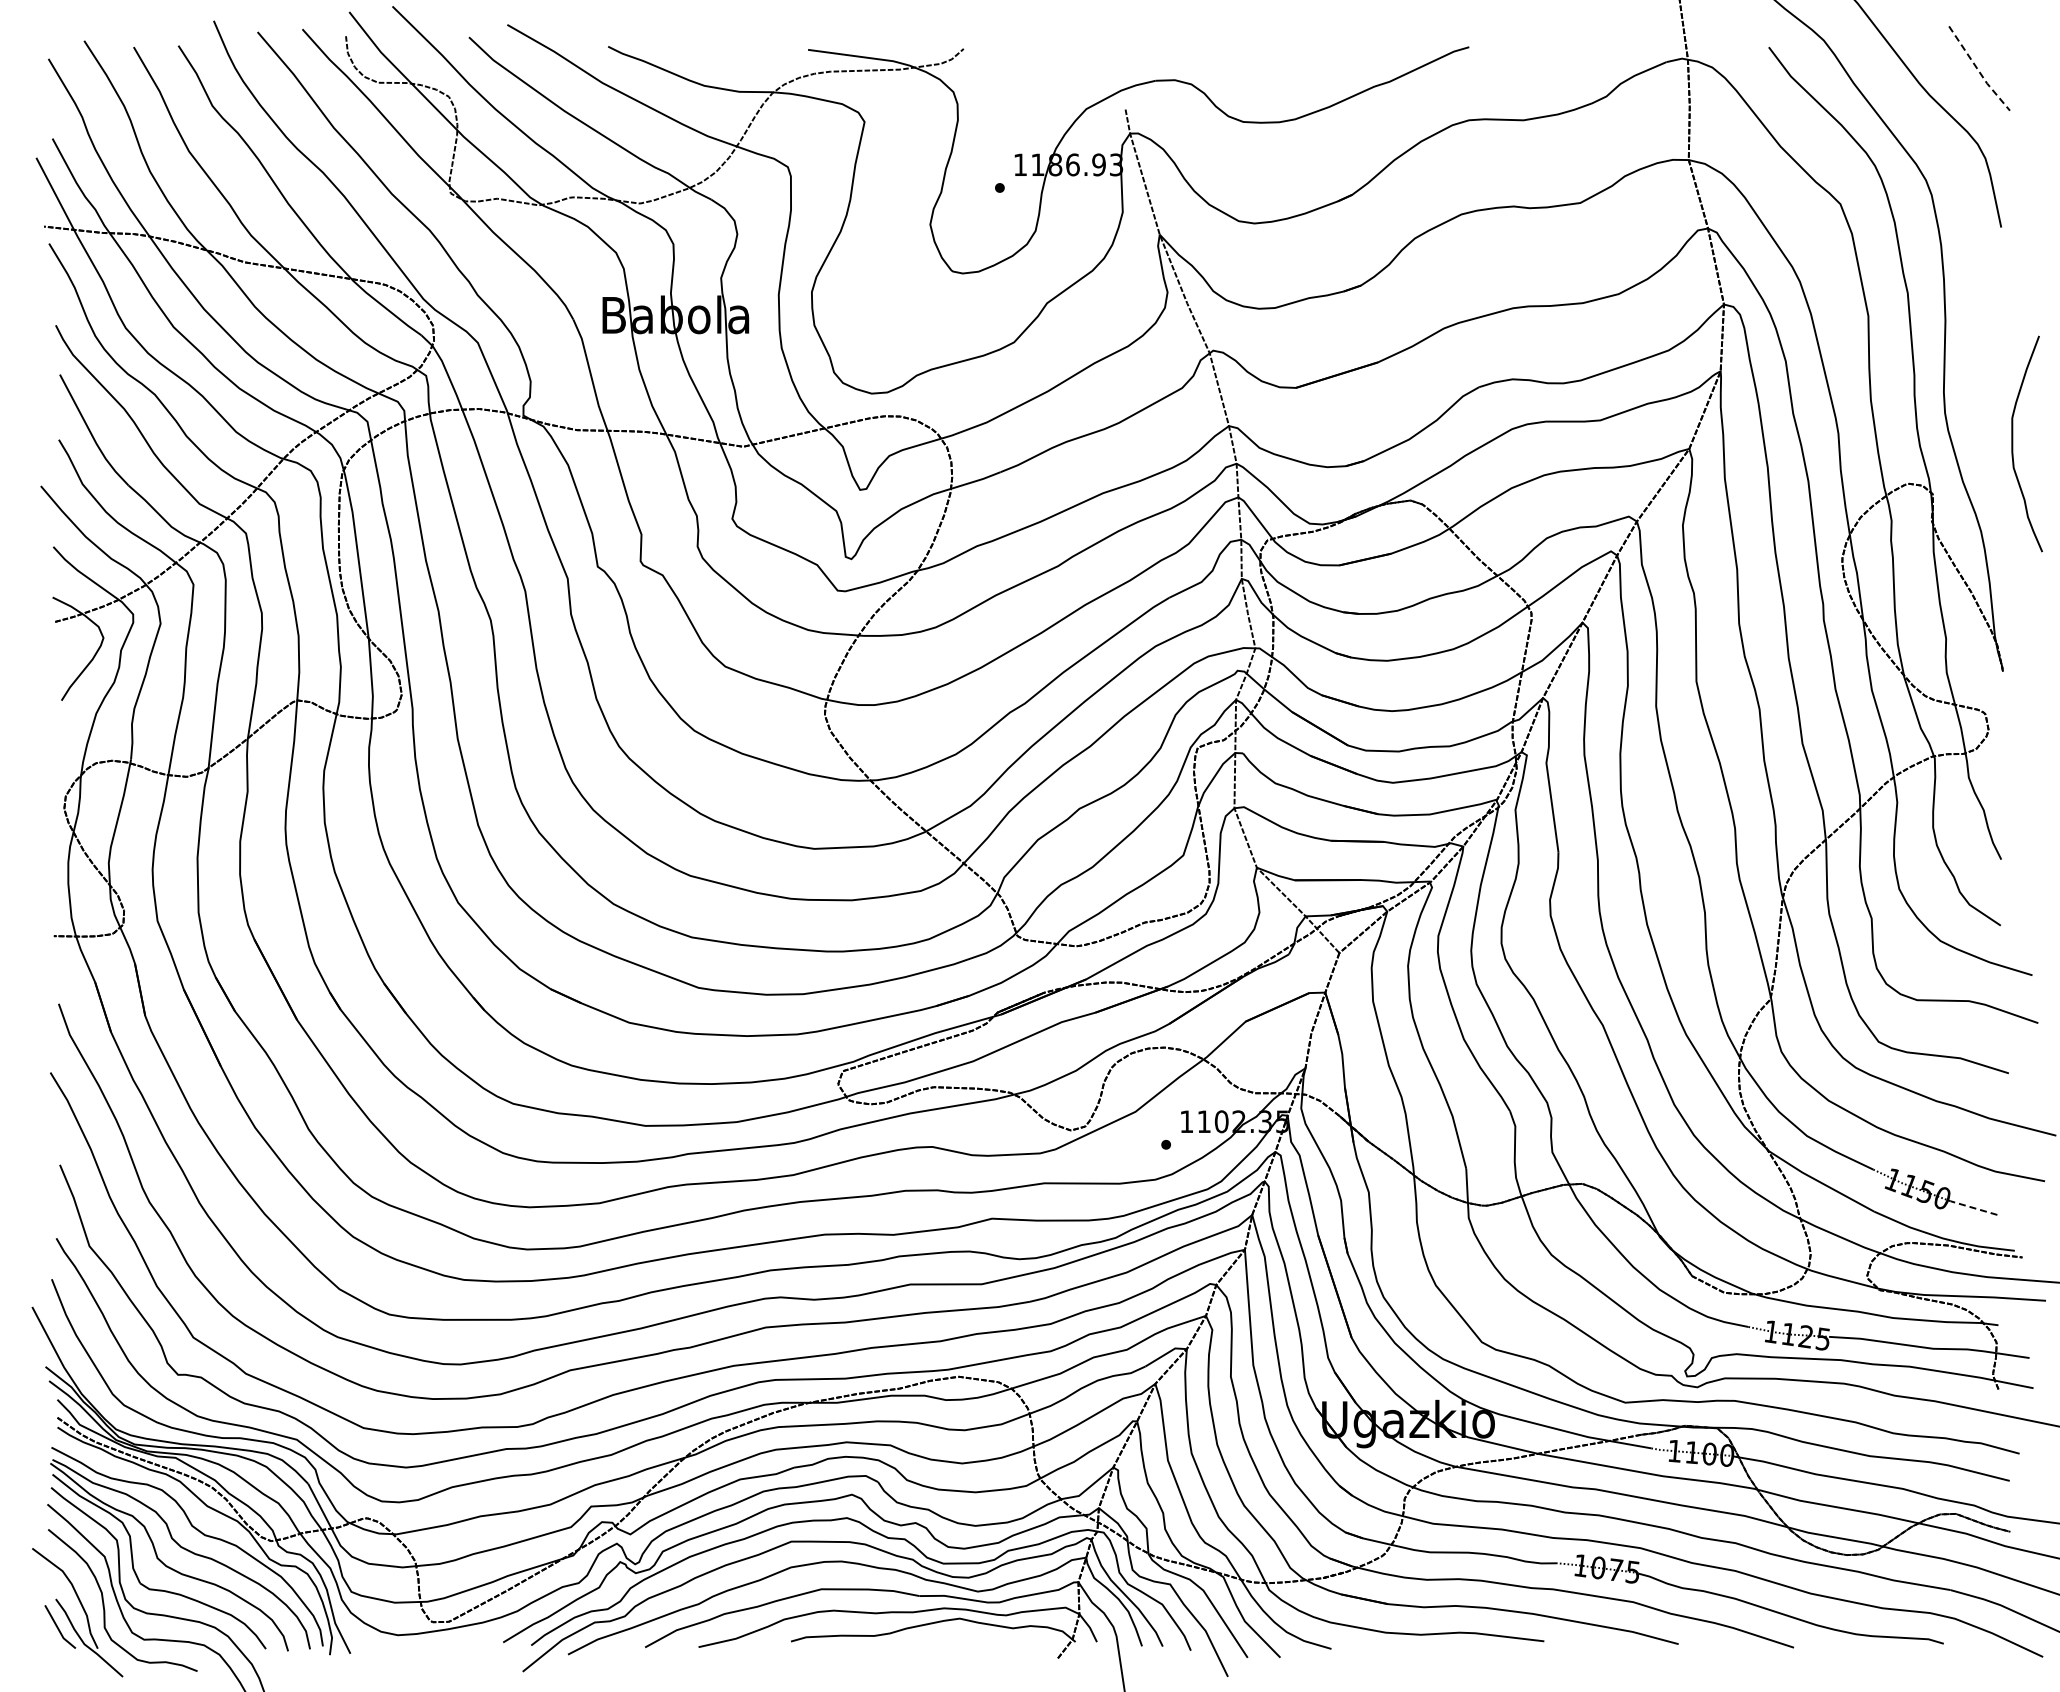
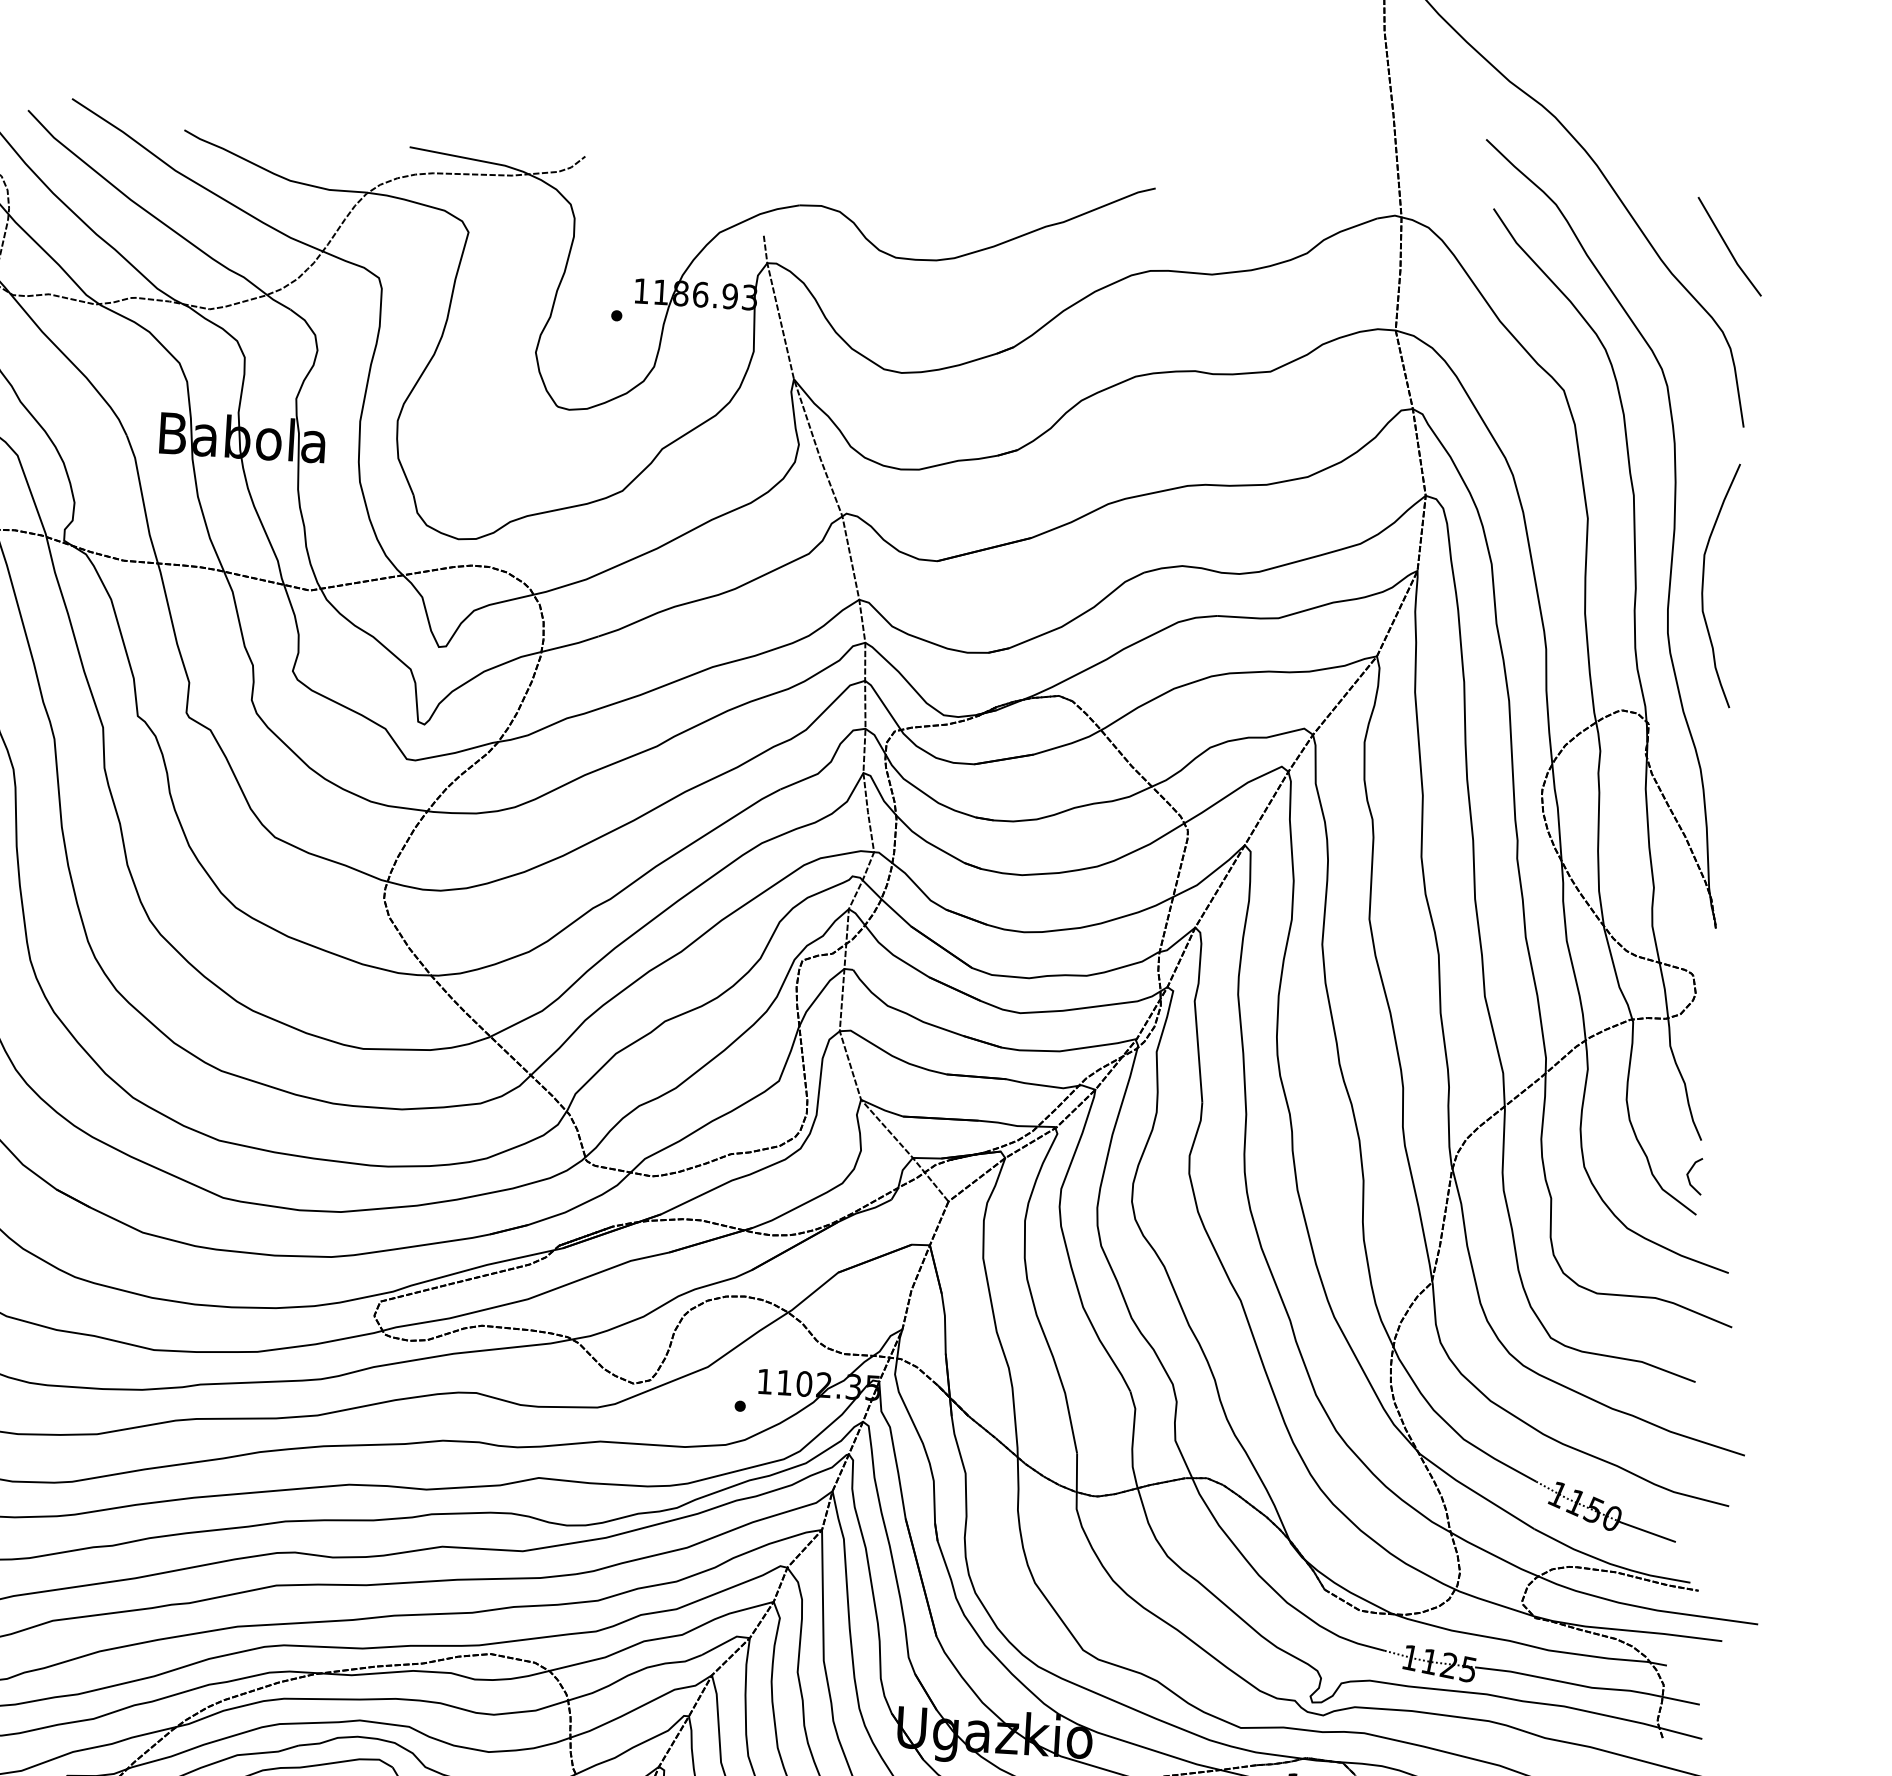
line: (1978, 70) -> (1728, 248), dashed -> solid
curve: (2013, 443) -> (1704, 583), moved
line: (1992, 892) -> (1689, 1177), added
line: (1973, 1207) -> (1646, 1531), dashed -> solid

